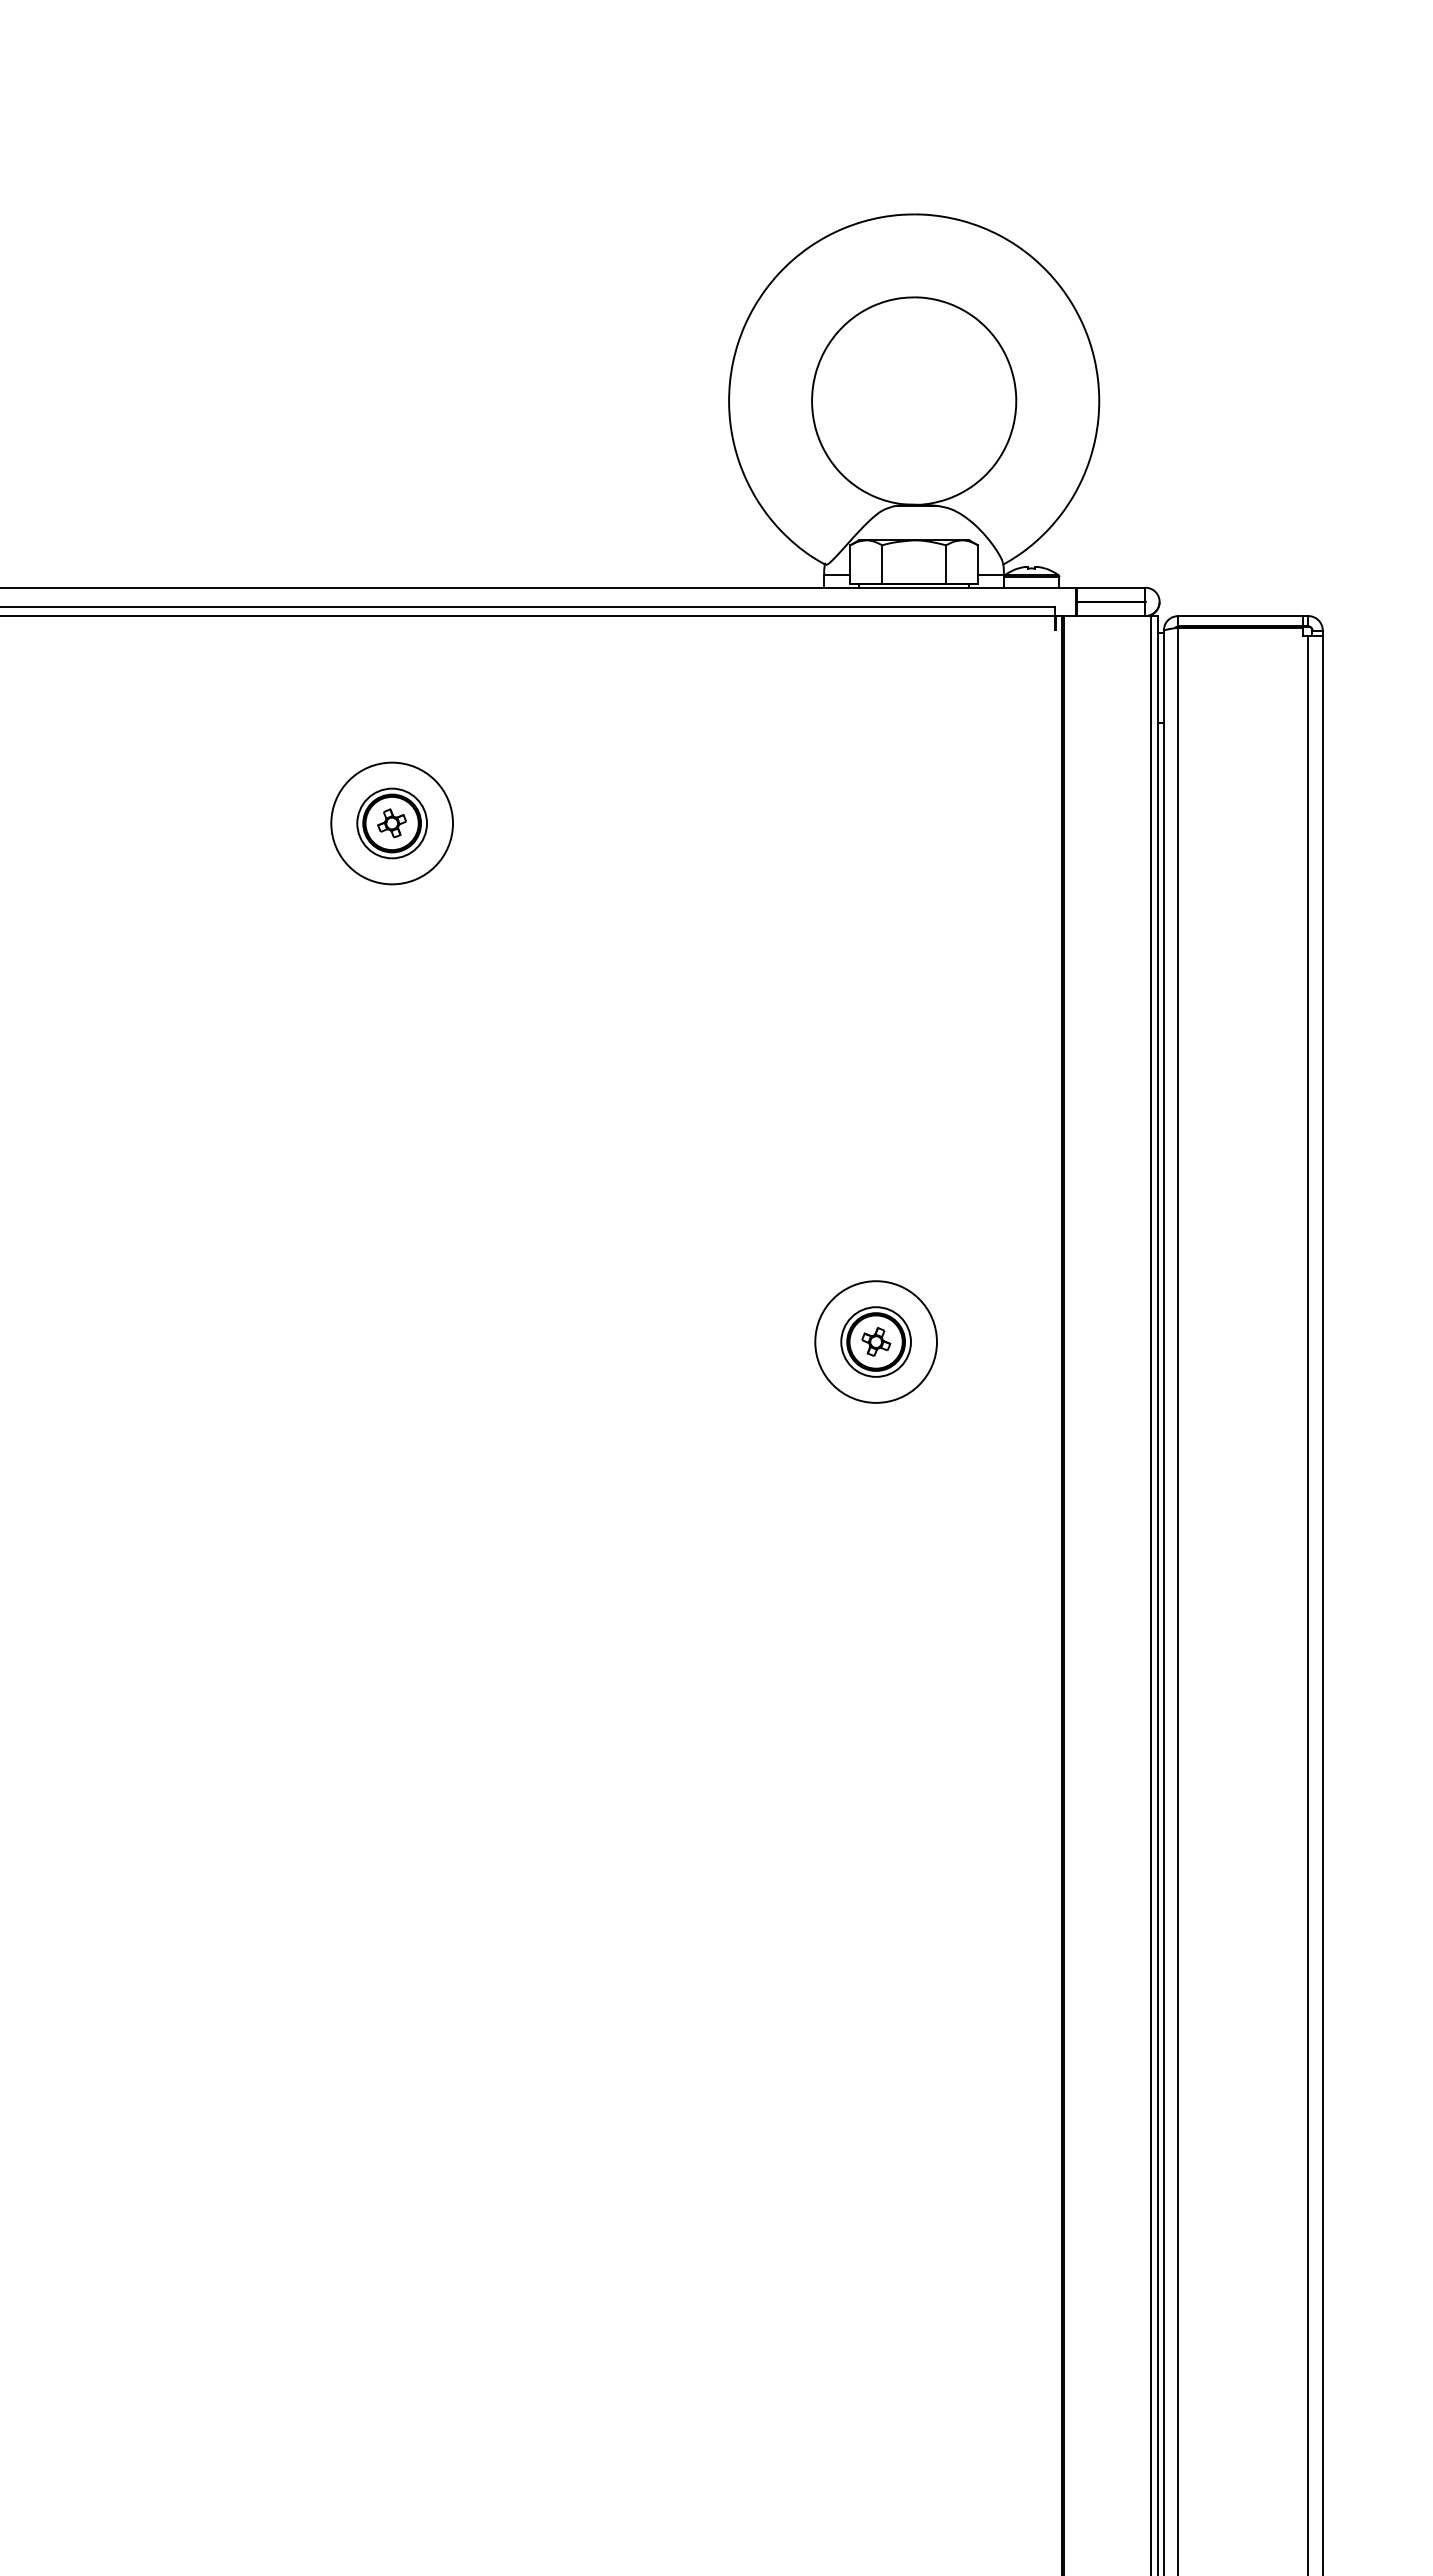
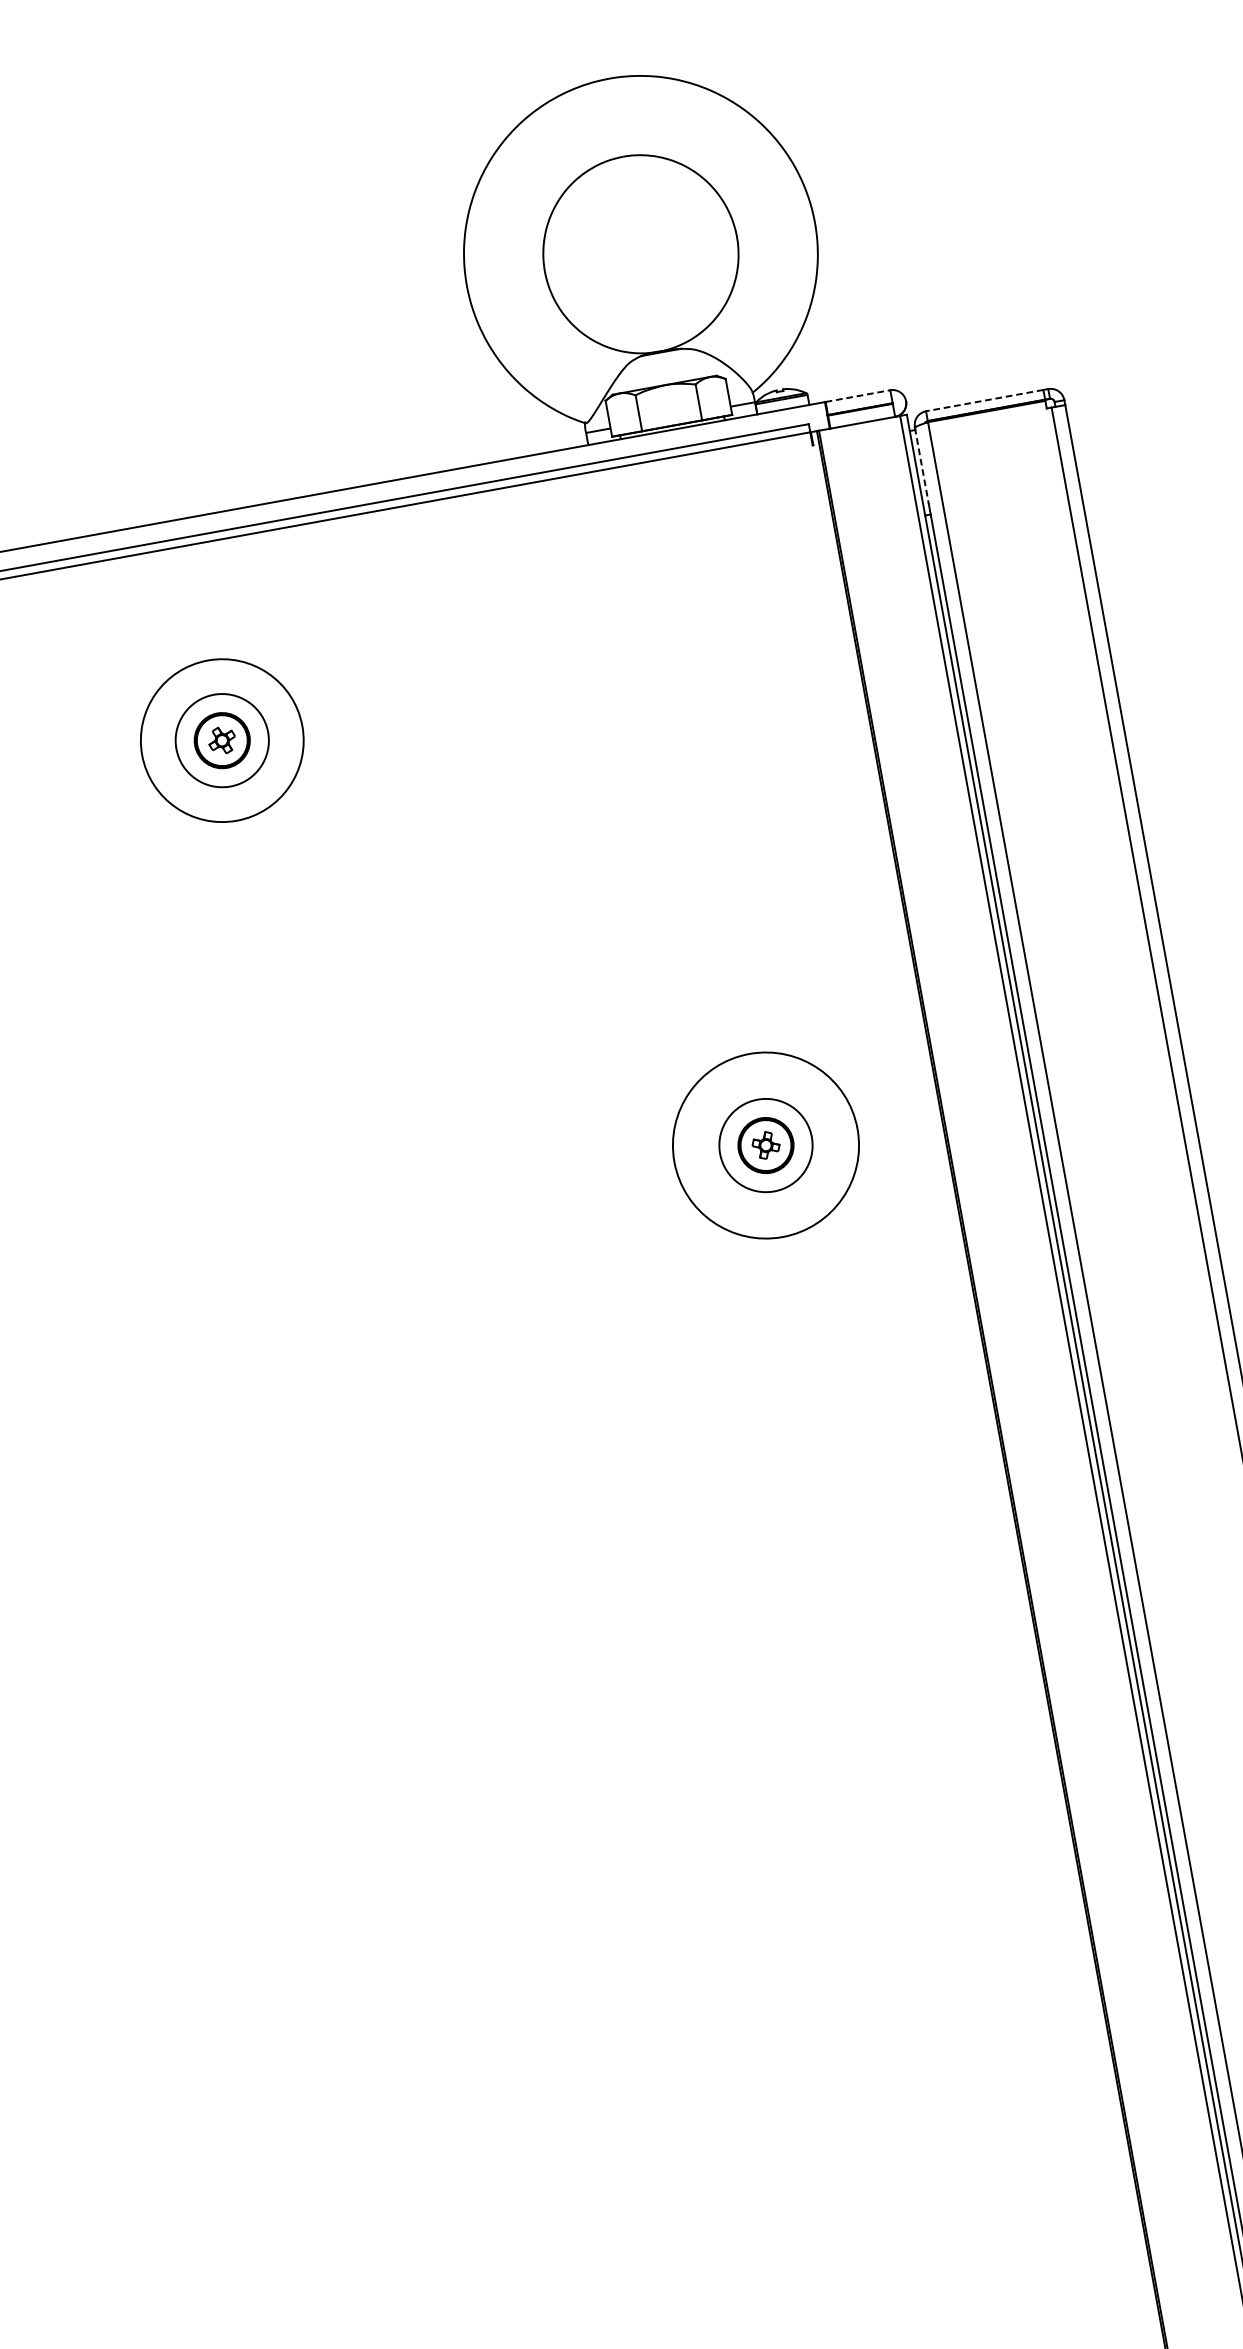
line: (1111, 587) -> (858, 395), solid -> dashed
line: (1240, 616) -> (984, 401), solid -> dashed
line: (1163, 671) -> (921, 465), solid -> dashed
circle: (392, 823) -> (222, 740), size x1.4
circle: (392, 823) -> (222, 740), size x1.4
circle: (875, 1341) -> (765, 1145), size x1.4
circle: (875, 1341) -> (765, 1145), size x1.6

